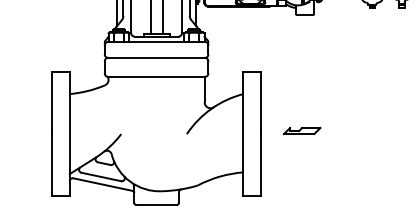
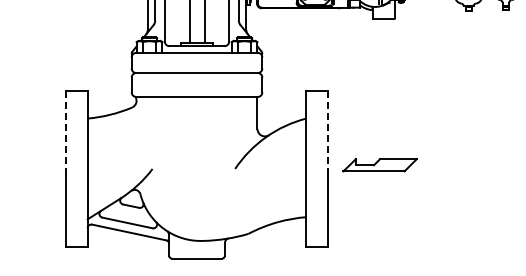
line: (52, 103) -> (65, 130), solid -> dashed
line: (261, 103) -> (328, 130), solid -> dashed
part: (302, 130) -> (380, 164), size x1.6

